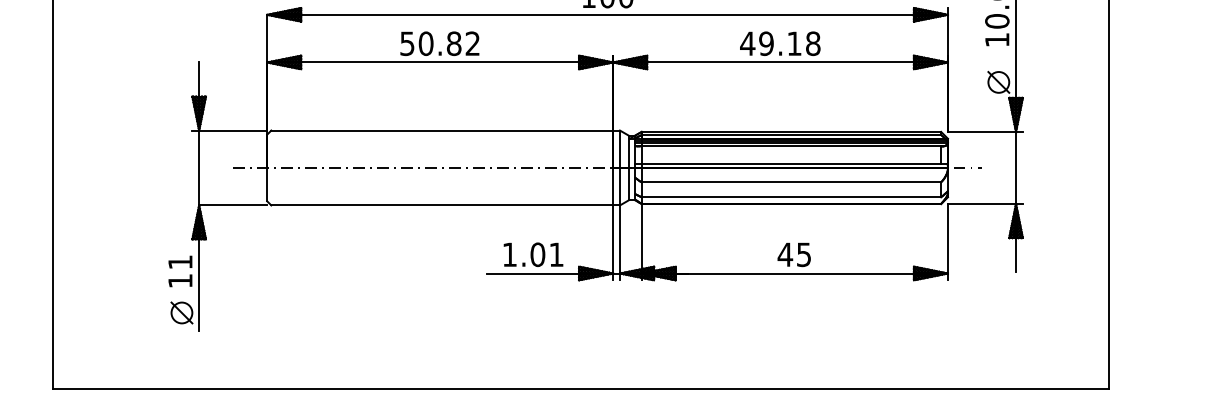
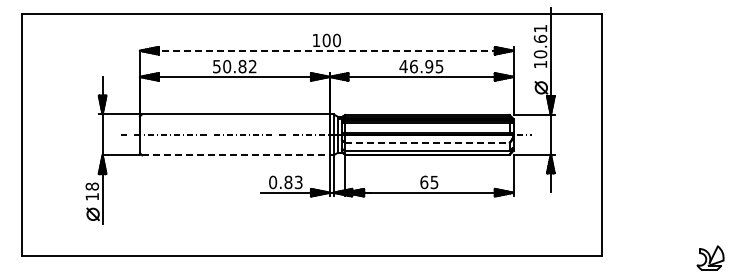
line: (607, 14) -> (326, 50), solid -> dashed
text: (789, 43) -> (426, 66), 49.18 -> 46.95
line: (793, 181) -> (428, 142), solid -> dashed
line: (443, 205) -> (236, 155), solid -> dashed
text: (532, 254) -> (285, 182), 1.01 -> 0.83
text: (785, 254) -> (424, 182), 45 -> 65
text: (180, 262) -> (92, 186), 11 -> 18

